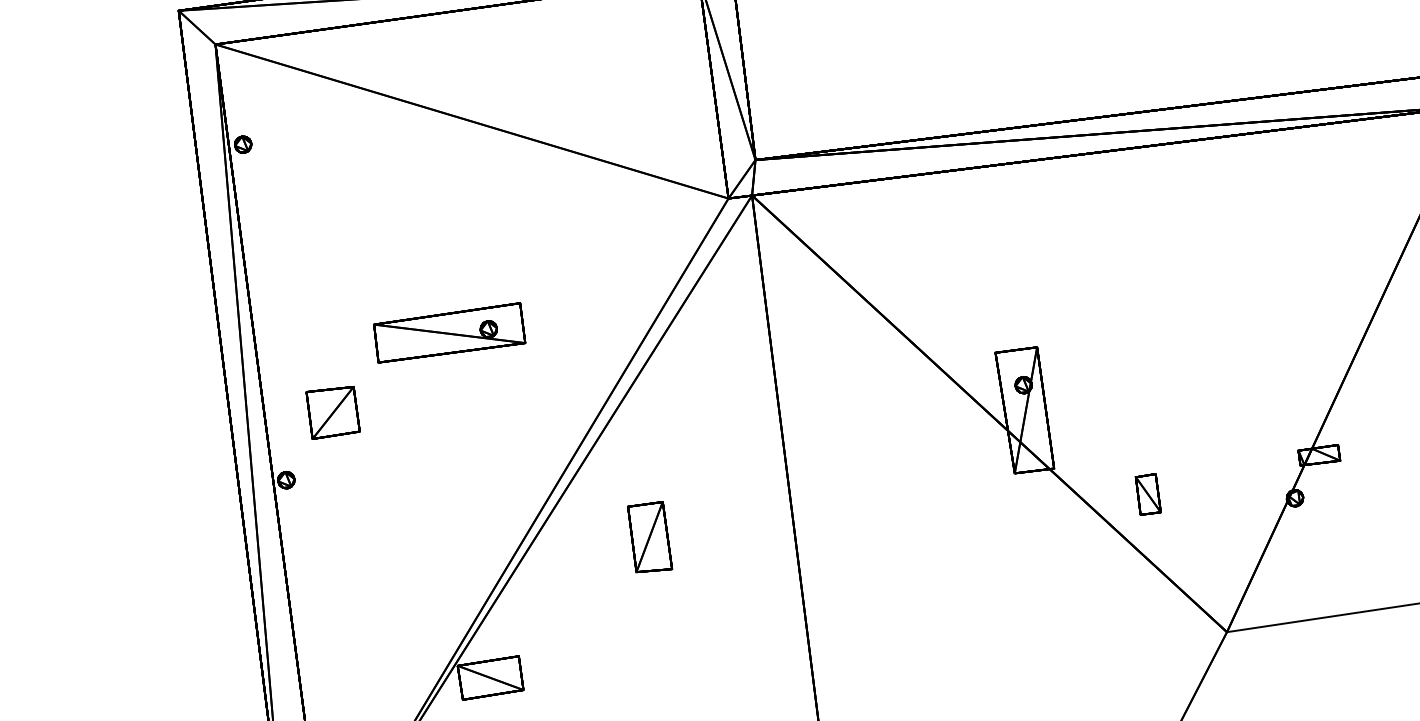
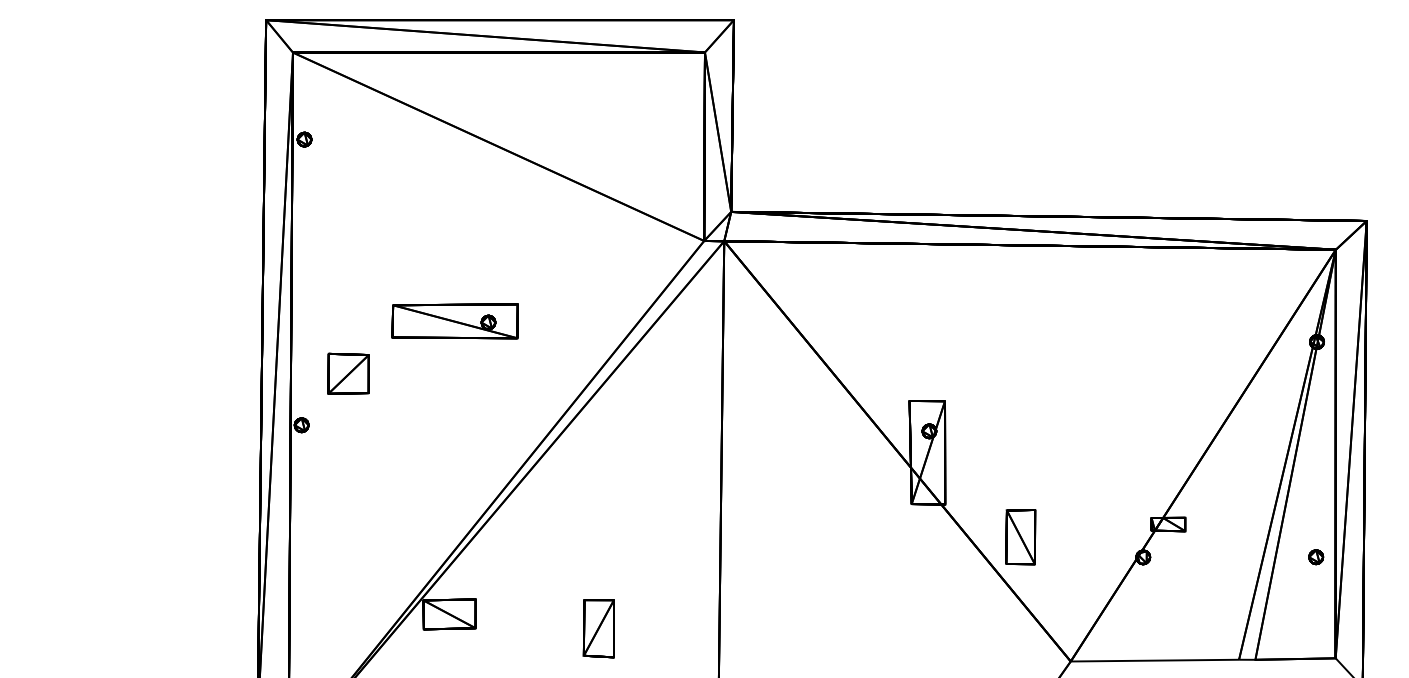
part: (1147, 494) -> (1020, 537), size x1.67
part: (649, 537) -> (598, 628), moved

